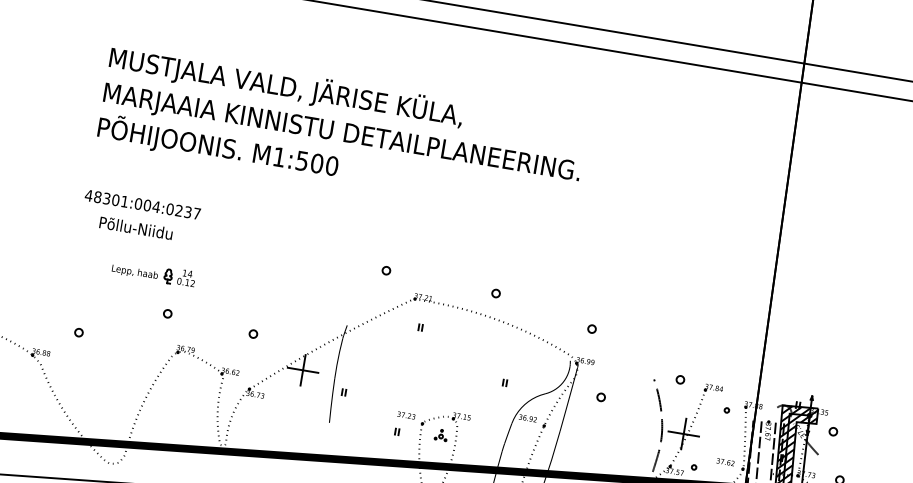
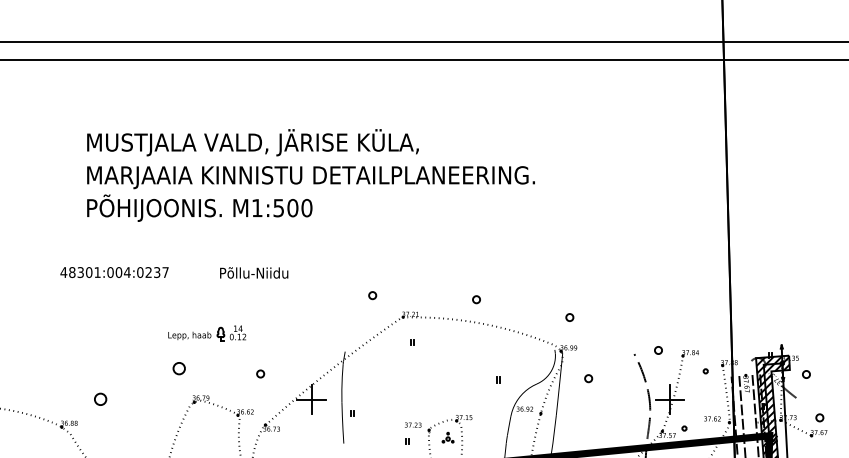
text: (142, 204) -> (114, 272), moved
text: (136, 227) -> (254, 272), moved
part: (154, 273) -> (207, 333), moved
part: (167, 313) -> (178, 368), size x1.6
part: (78, 332) -> (100, 399), size x1.6

